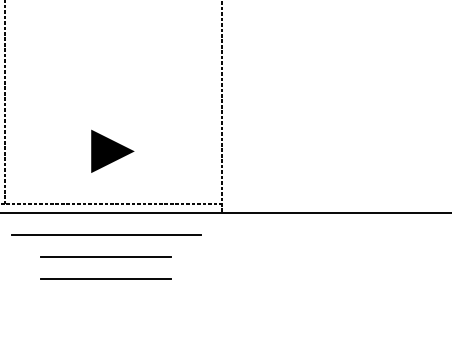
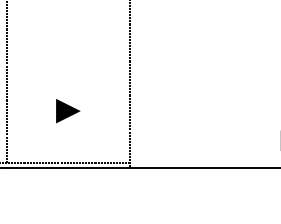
line: (113, 152) -> (68, 111), moved
line: (104, 234) -> (63, 180), removed
line: (106, 256) -> (64, 192), removed
line: (106, 279) -> (64, 205), removed

